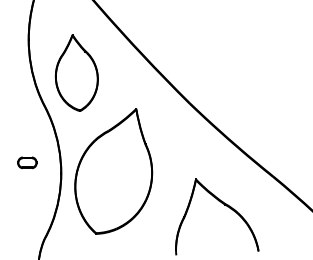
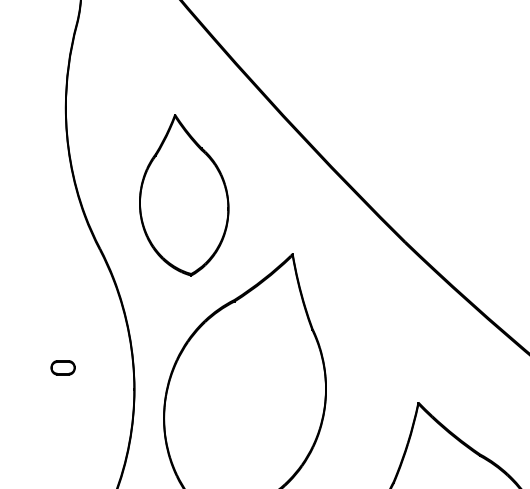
part: (76, 72) -> (183, 194), moved
part: (27, 162) -> (63, 366), size x0.6

